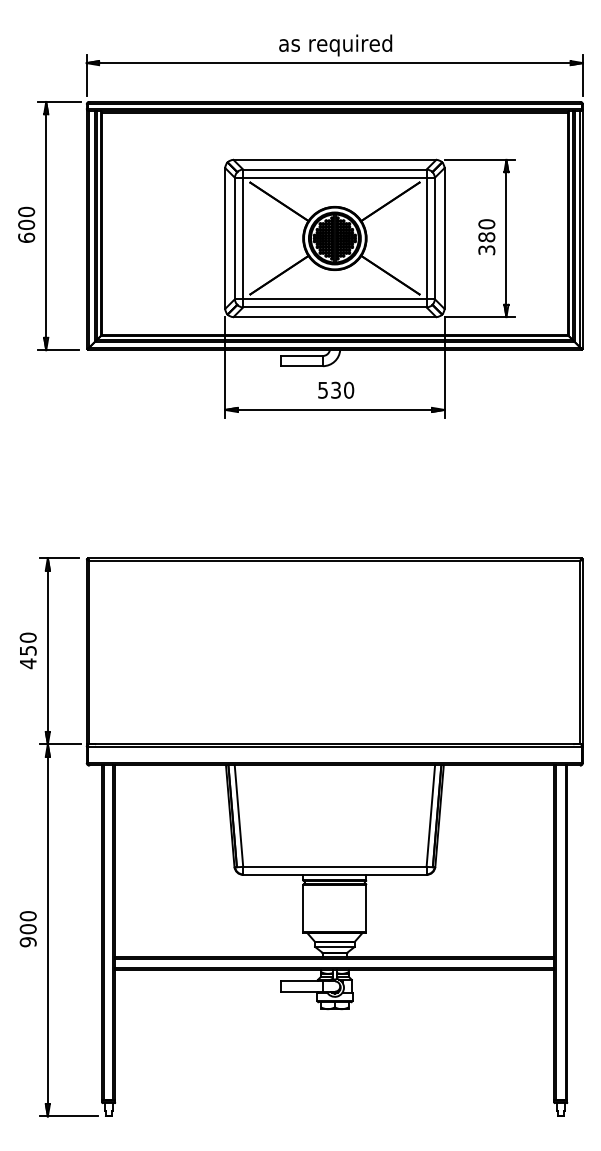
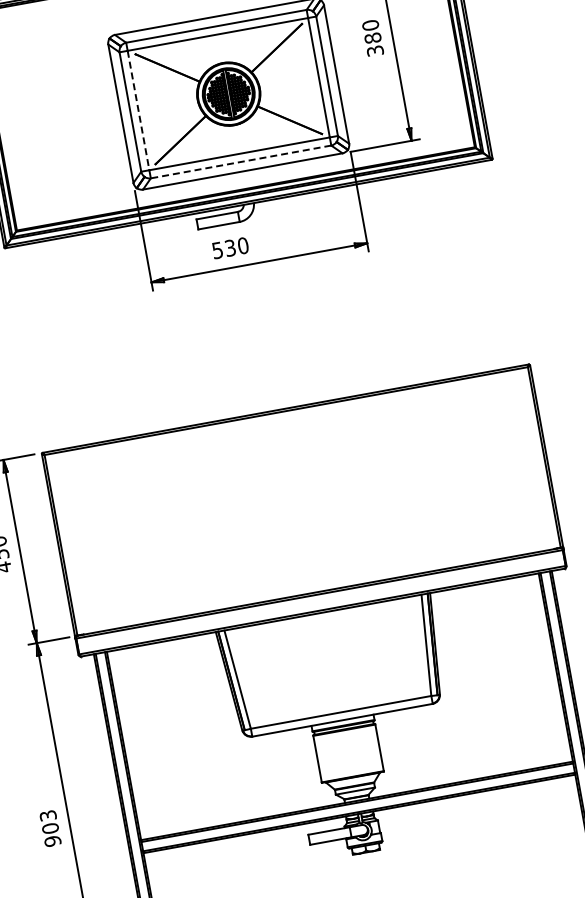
text: (486, 237) -> (372, 38), moved
line: (243, 238) -> (138, 110), solid -> dashed
line: (334, 307) -> (240, 162), solid -> dashed
text: (336, 389) -> (230, 247), moved
text: (27, 916) -> (47, 816), 900 -> 903

